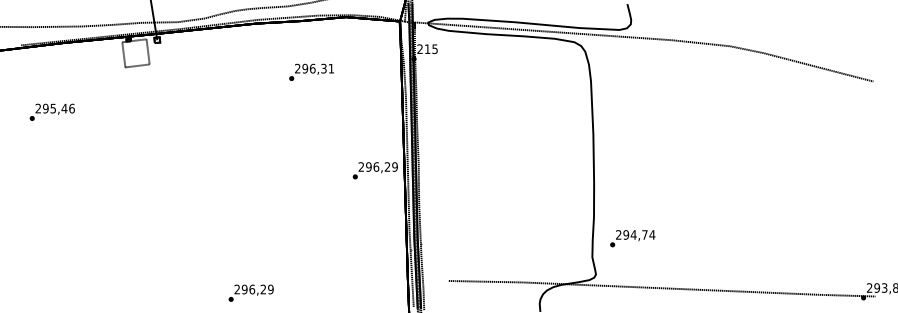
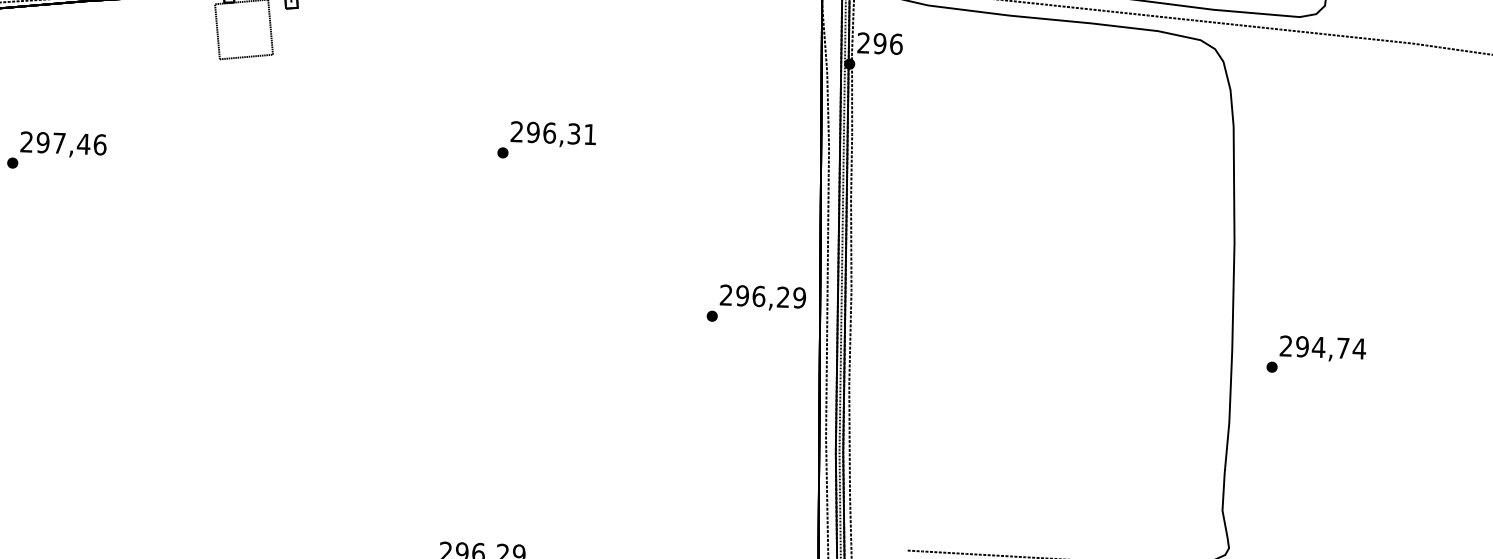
text: (430, 49) -> (886, 44), 215 -> 296
text: (311, 71) -> (546, 139), moved
text: (52, 108) -> (57, 142), 295,46 -> 297,46
text: (632, 238) -> (1315, 354), moved

